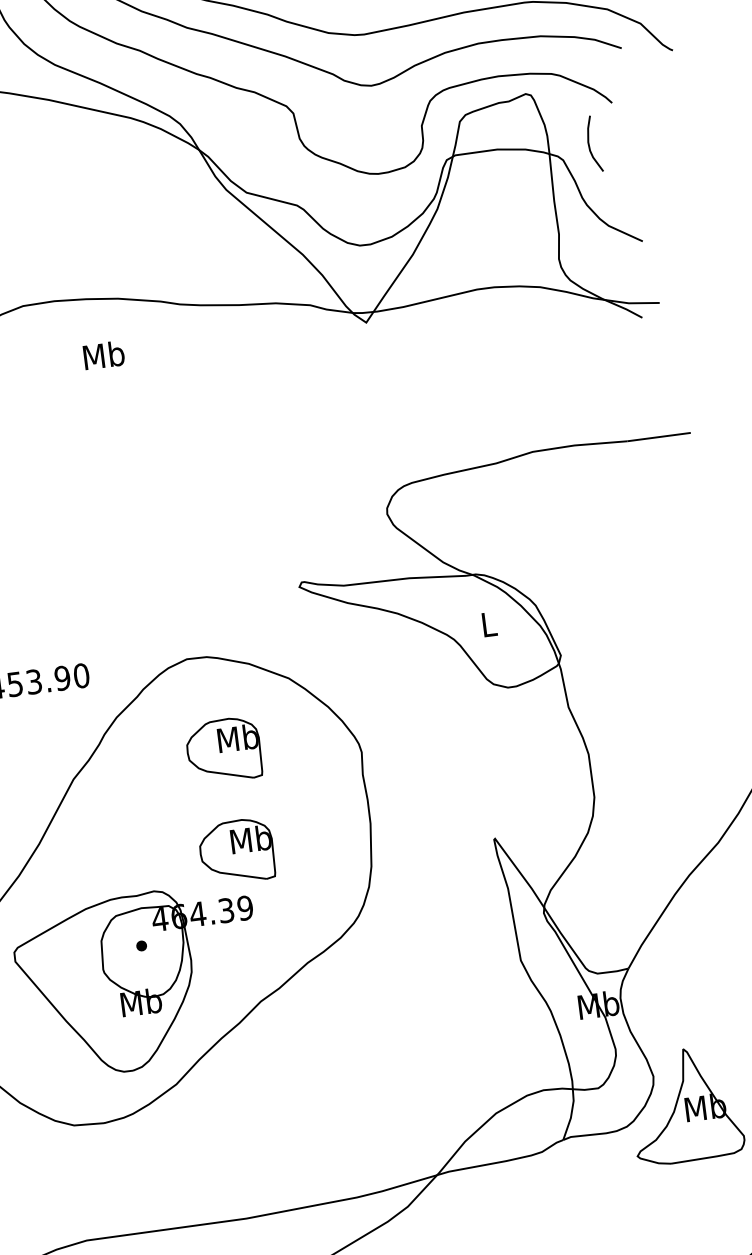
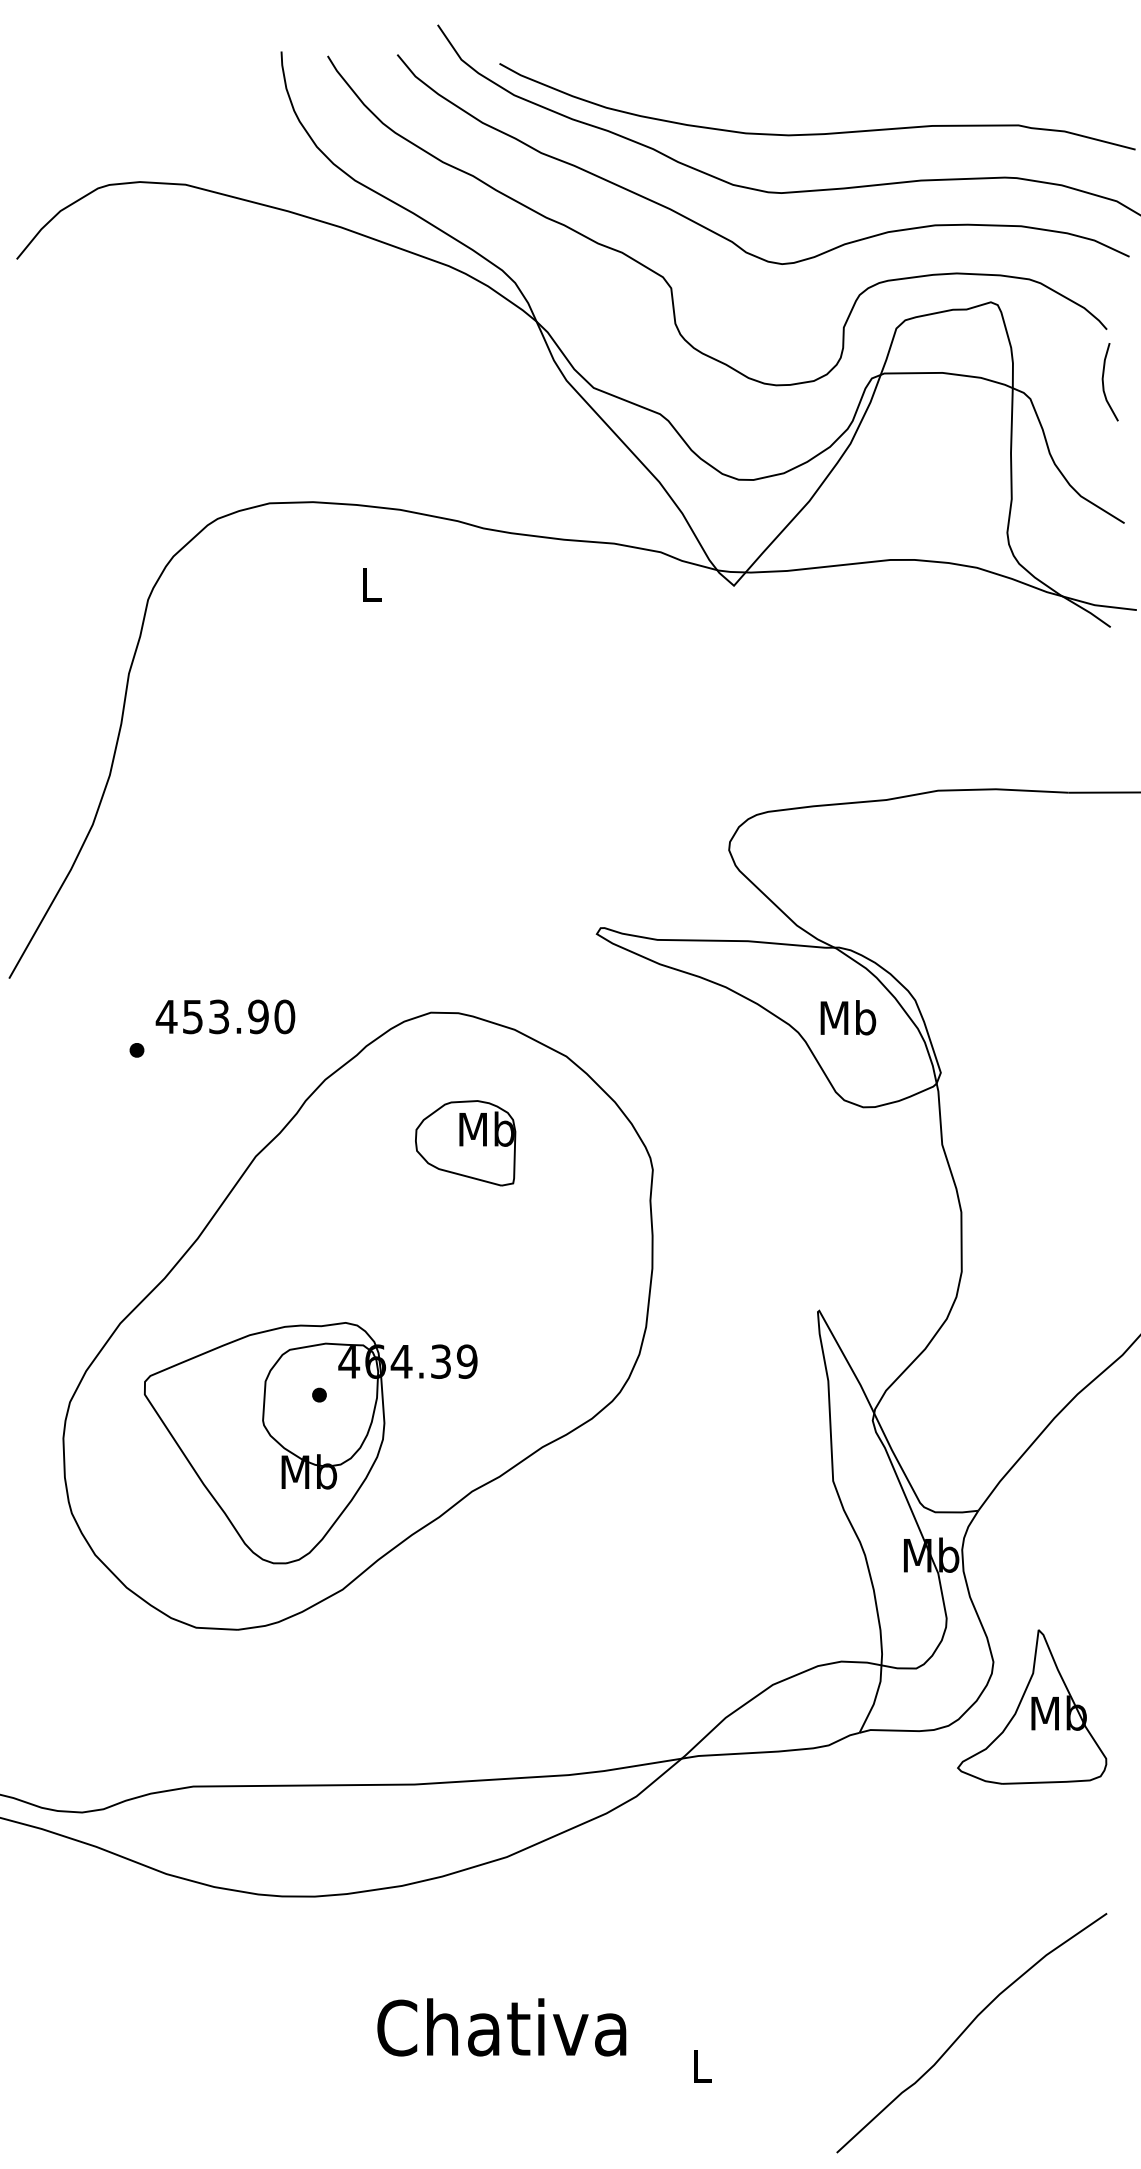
curve: (590, 146) -> (1104, 385), moved
text: (103, 355) -> (370, 584), Mb -> L
text: (489, 624) -> (848, 1017), L -> Mb
part: (236, 851) -> (465, 1283), removed

